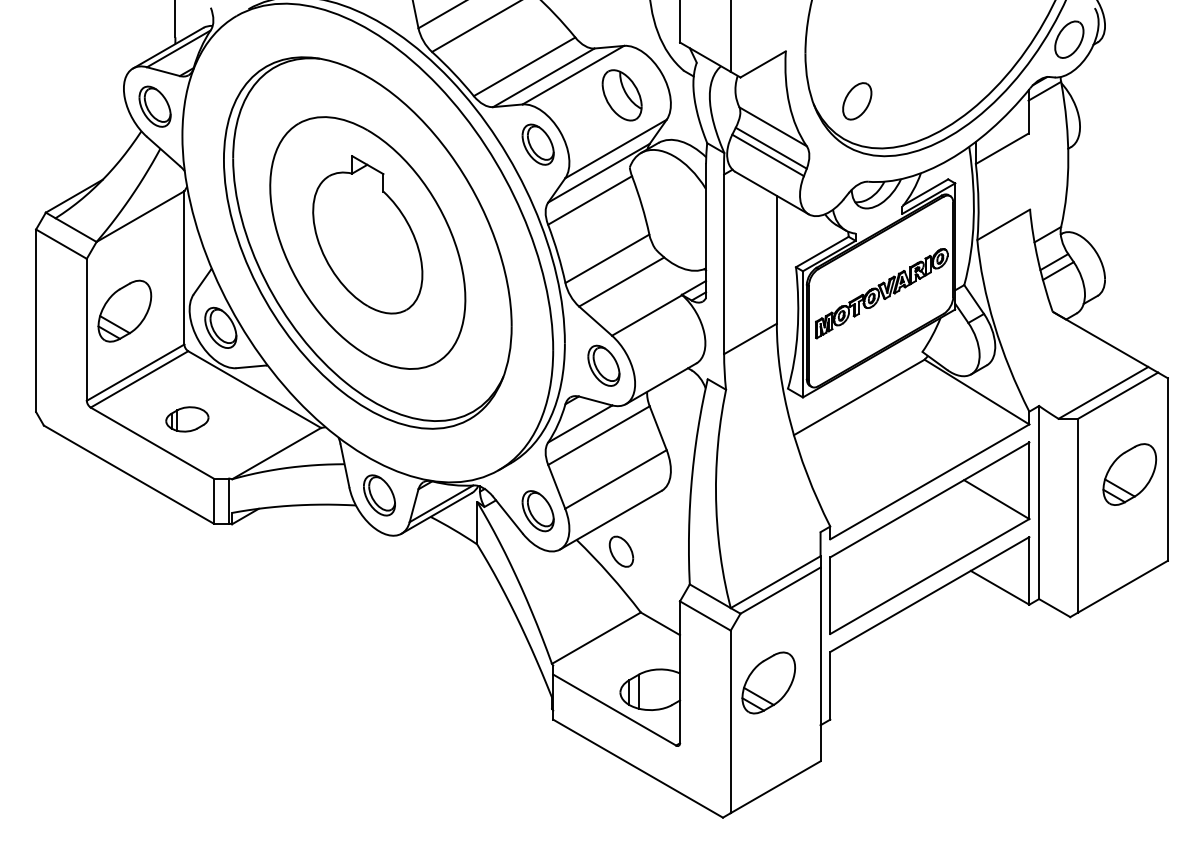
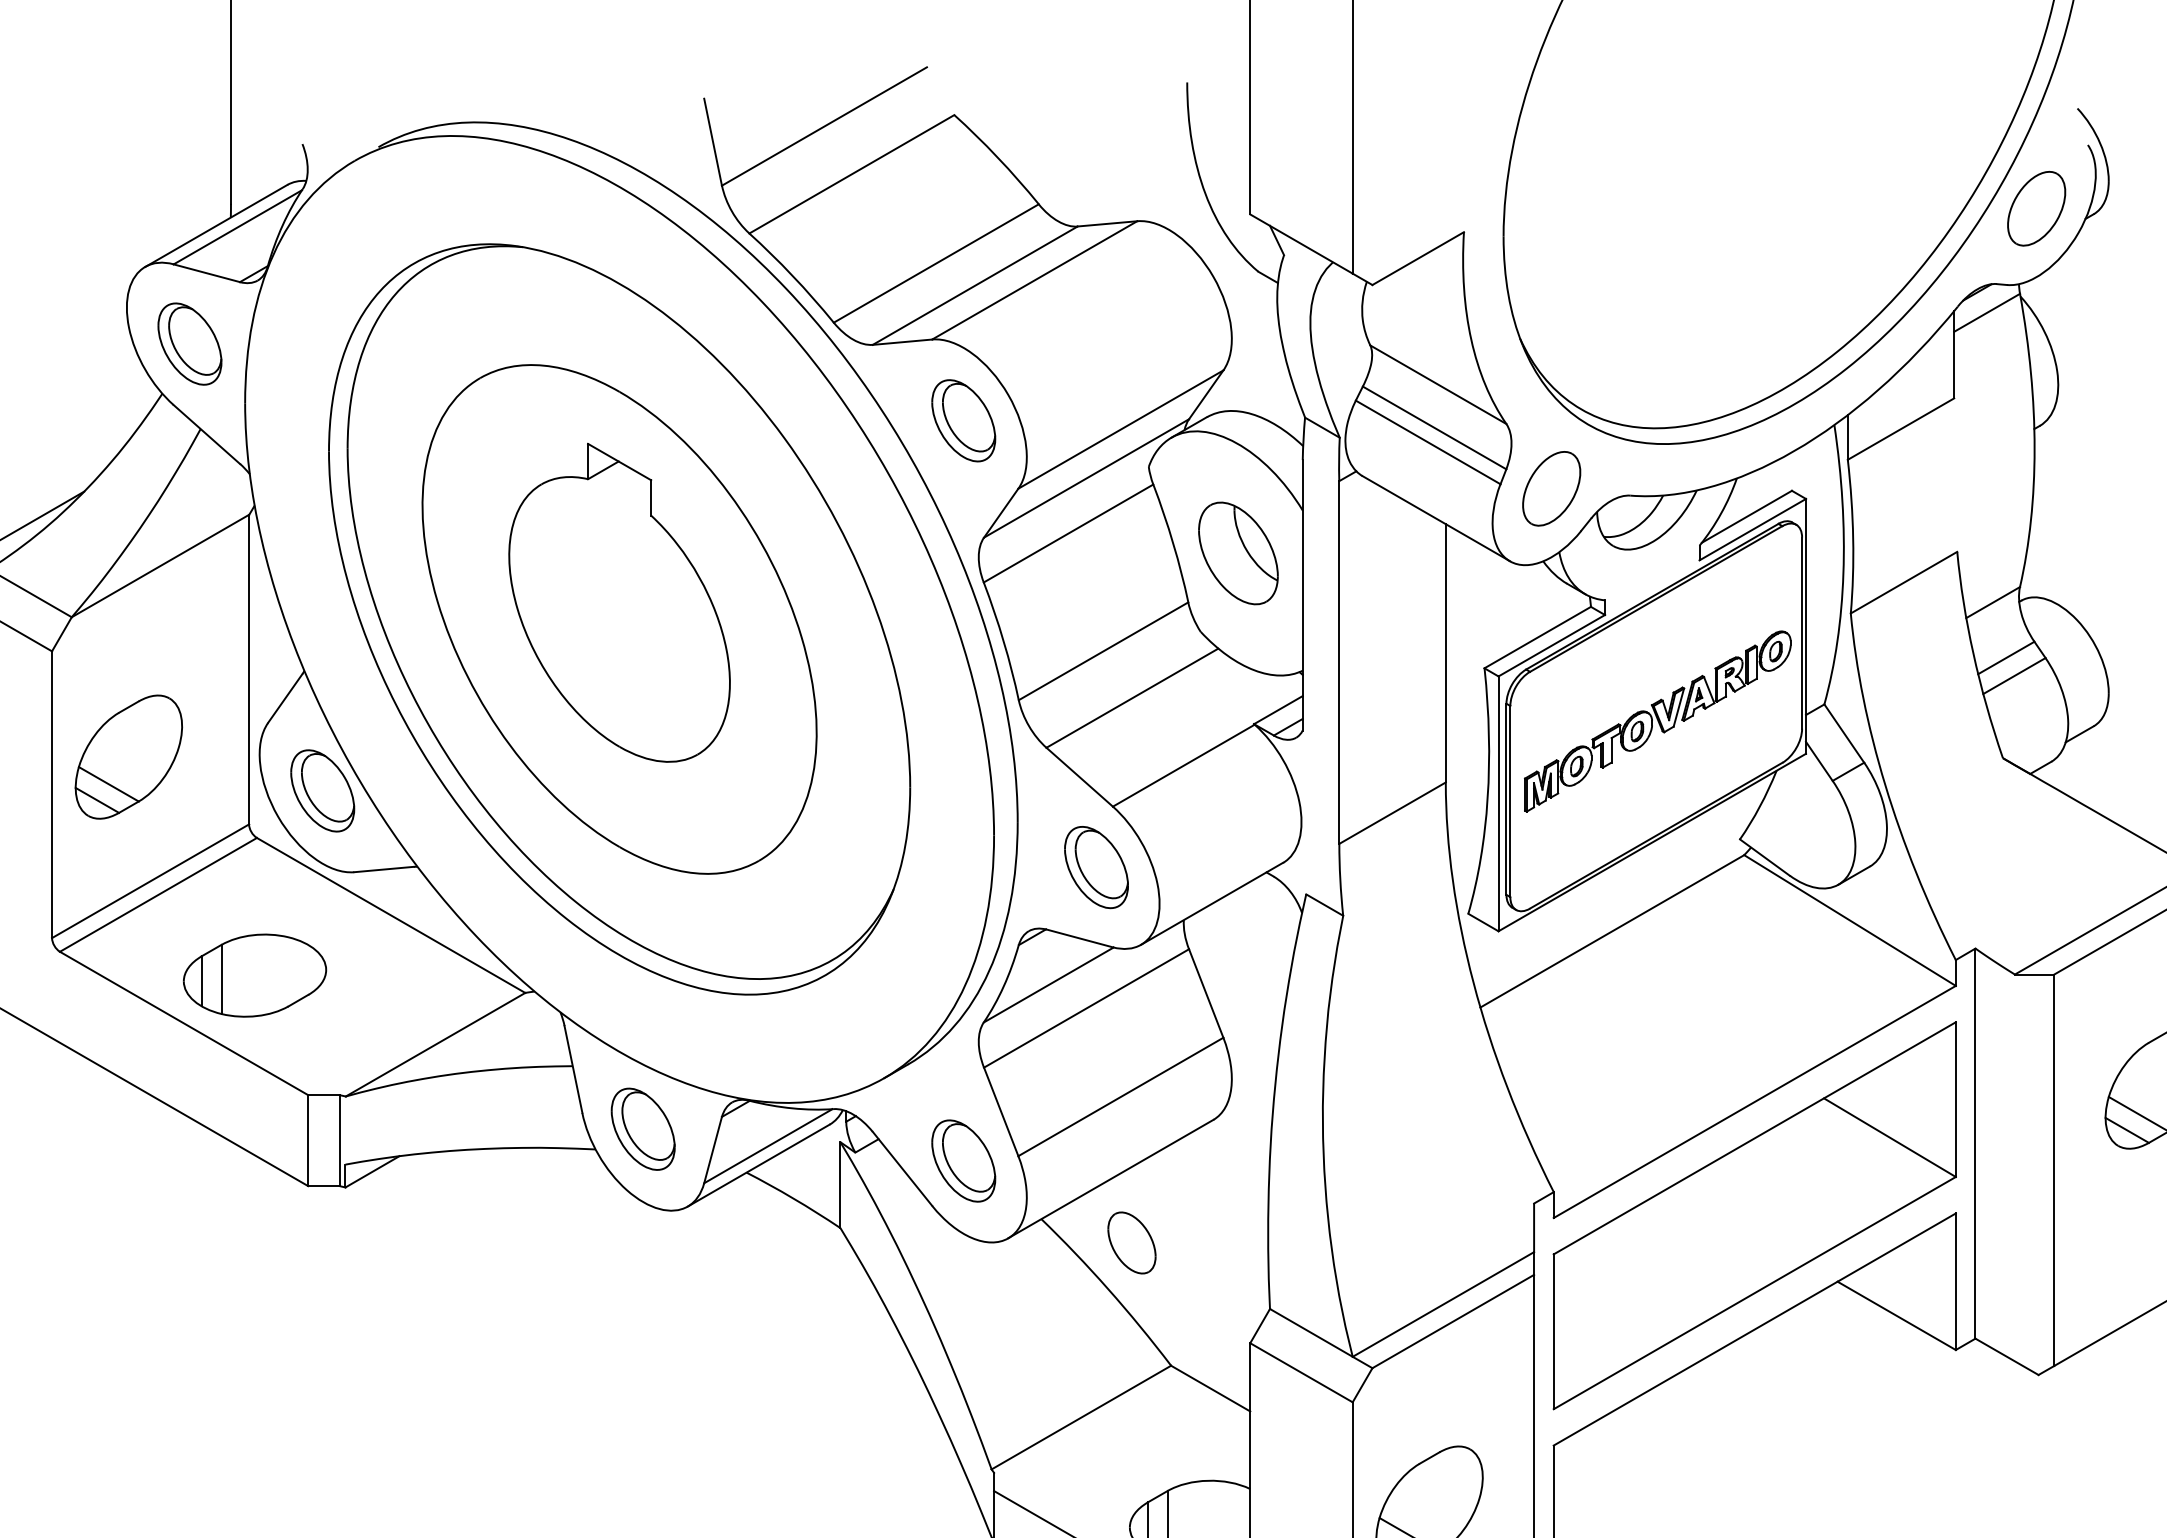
part: (621, 95) -> (1237, 553), moved
part: (857, 101) -> (1552, 489), moved
part: (187, 419) -> (255, 975), size x1.67

